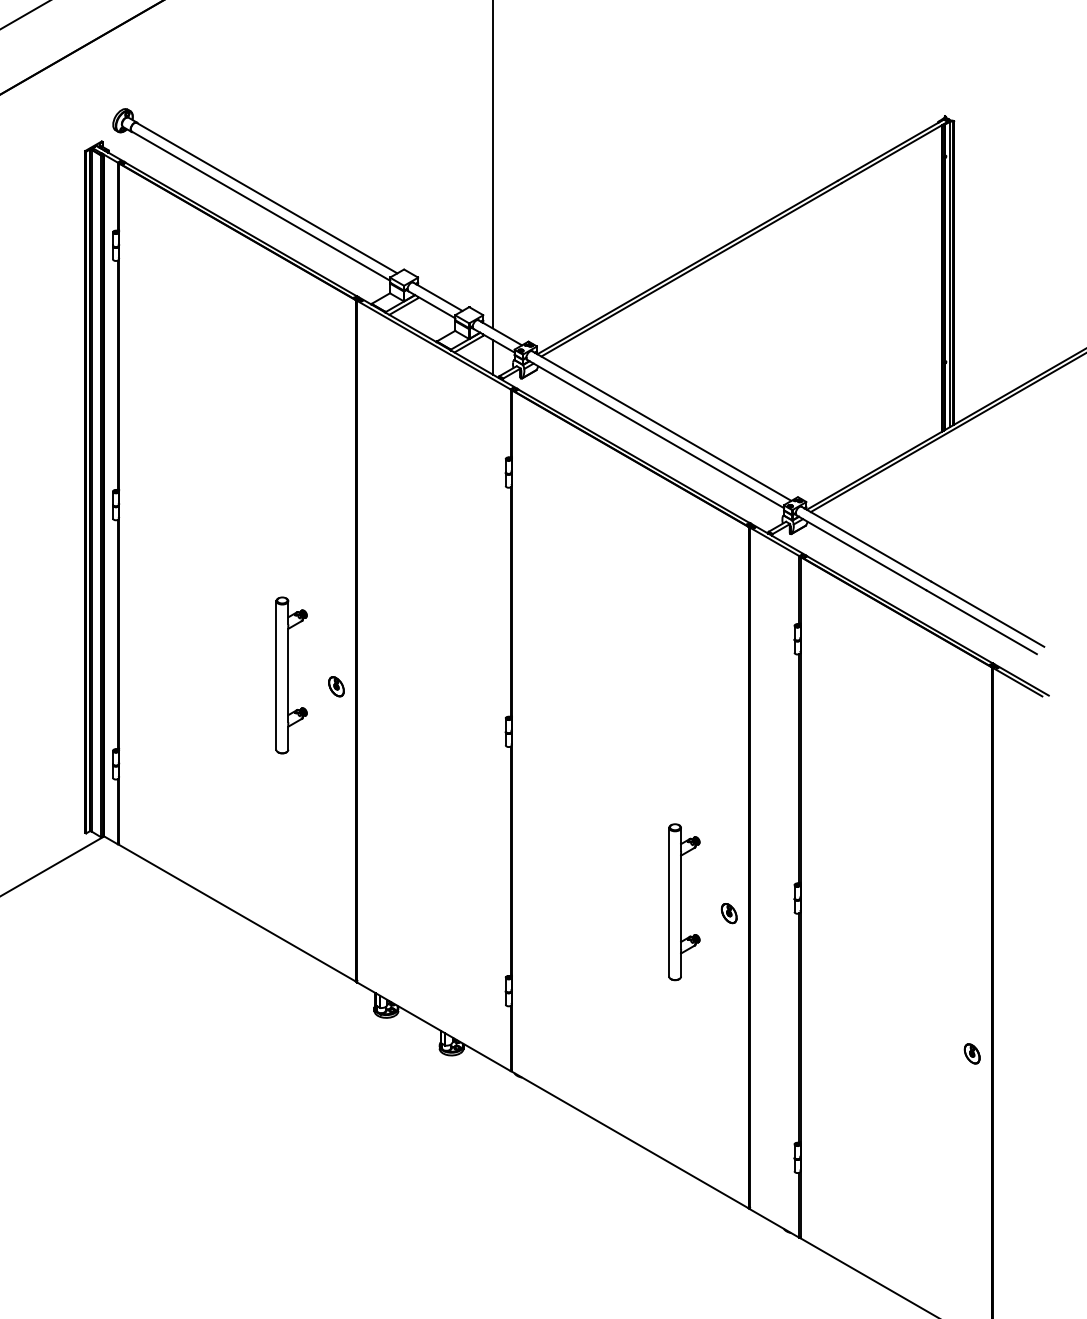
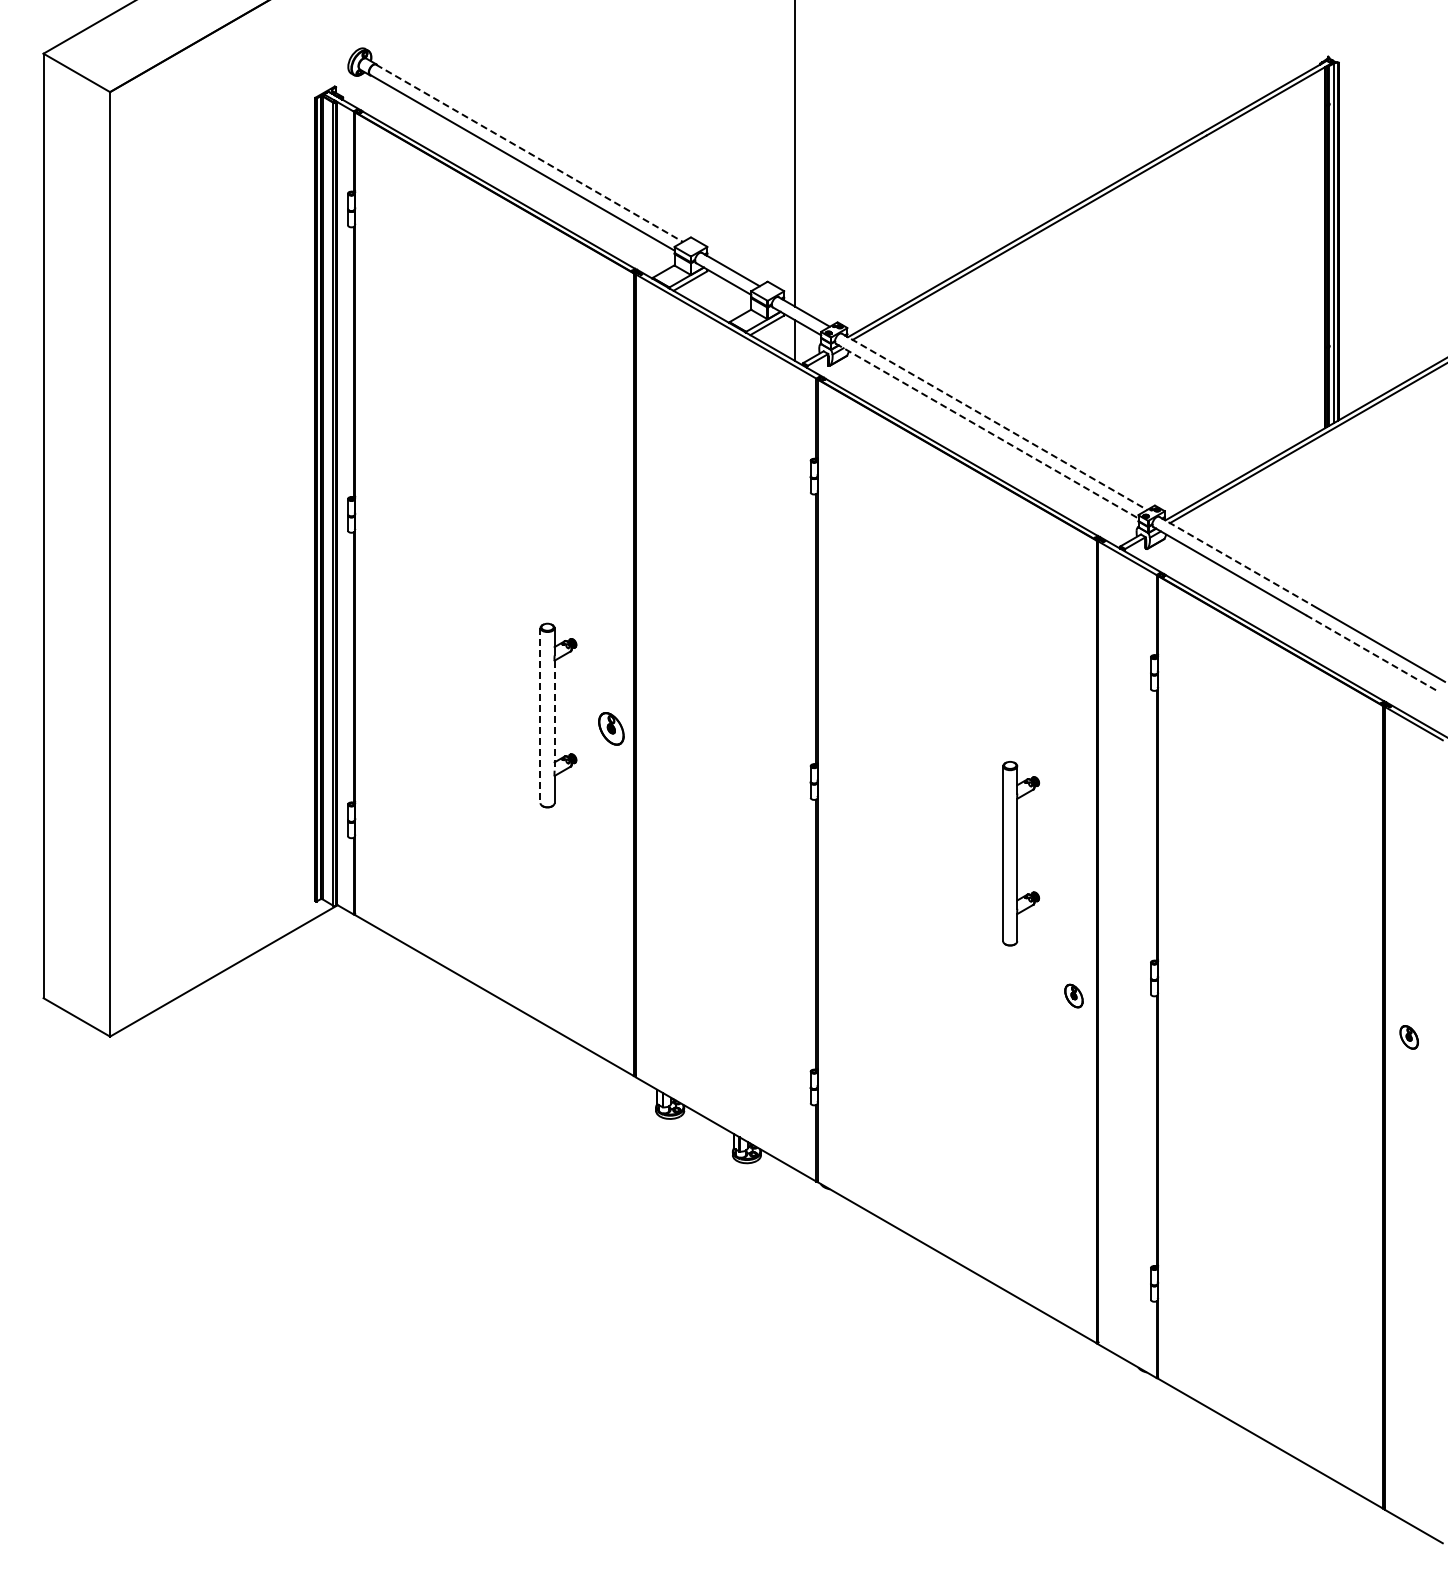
line: (267, 198) -> (530, 153), solid -> dashed
line: (661, 425) -> (994, 421), solid -> dashed
line: (655, 434) -> (987, 431), solid -> dashed
line: (866, 544) -> (1235, 561), solid -> dashed
line: (981, 622) -> (1371, 653), solid -> dashed
line: (276, 675) -> (540, 715), solid -> dashed
line: (288, 676) -> (554, 716), solid -> dashed
part: (335, 686) -> (610, 728), size x1.4
part: (684, 902) -> (1021, 853), moved
part: (971, 1053) -> (1408, 1037), moved

